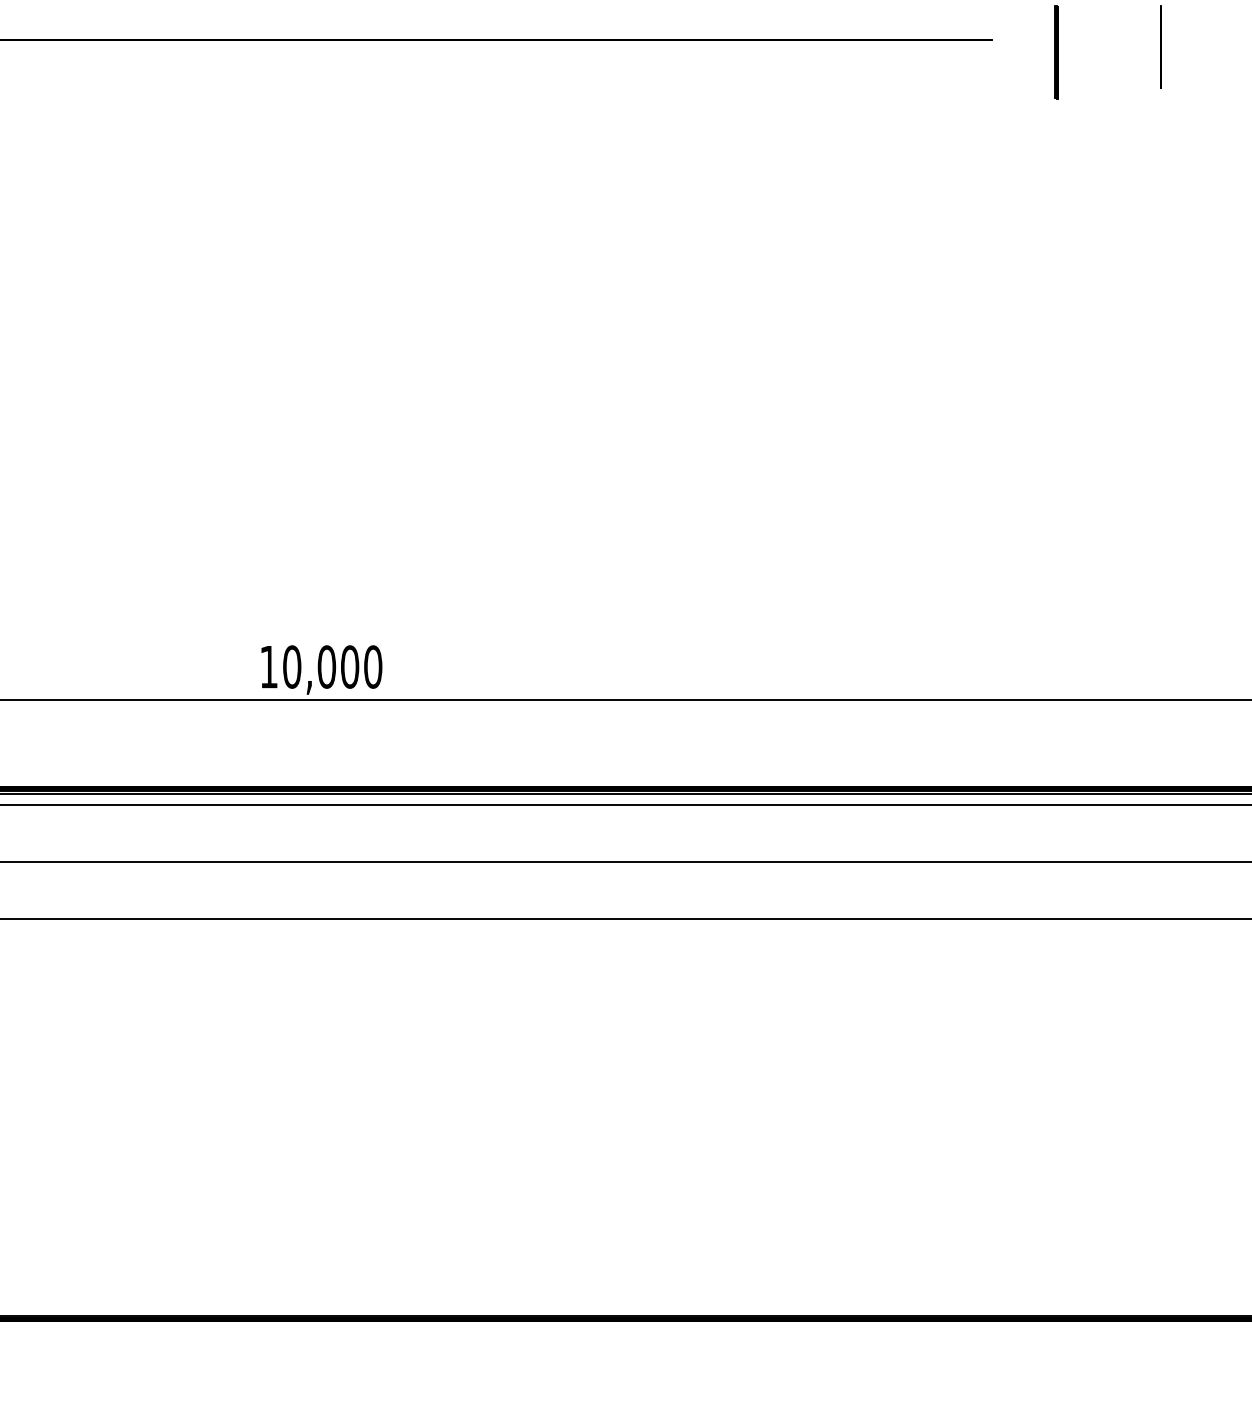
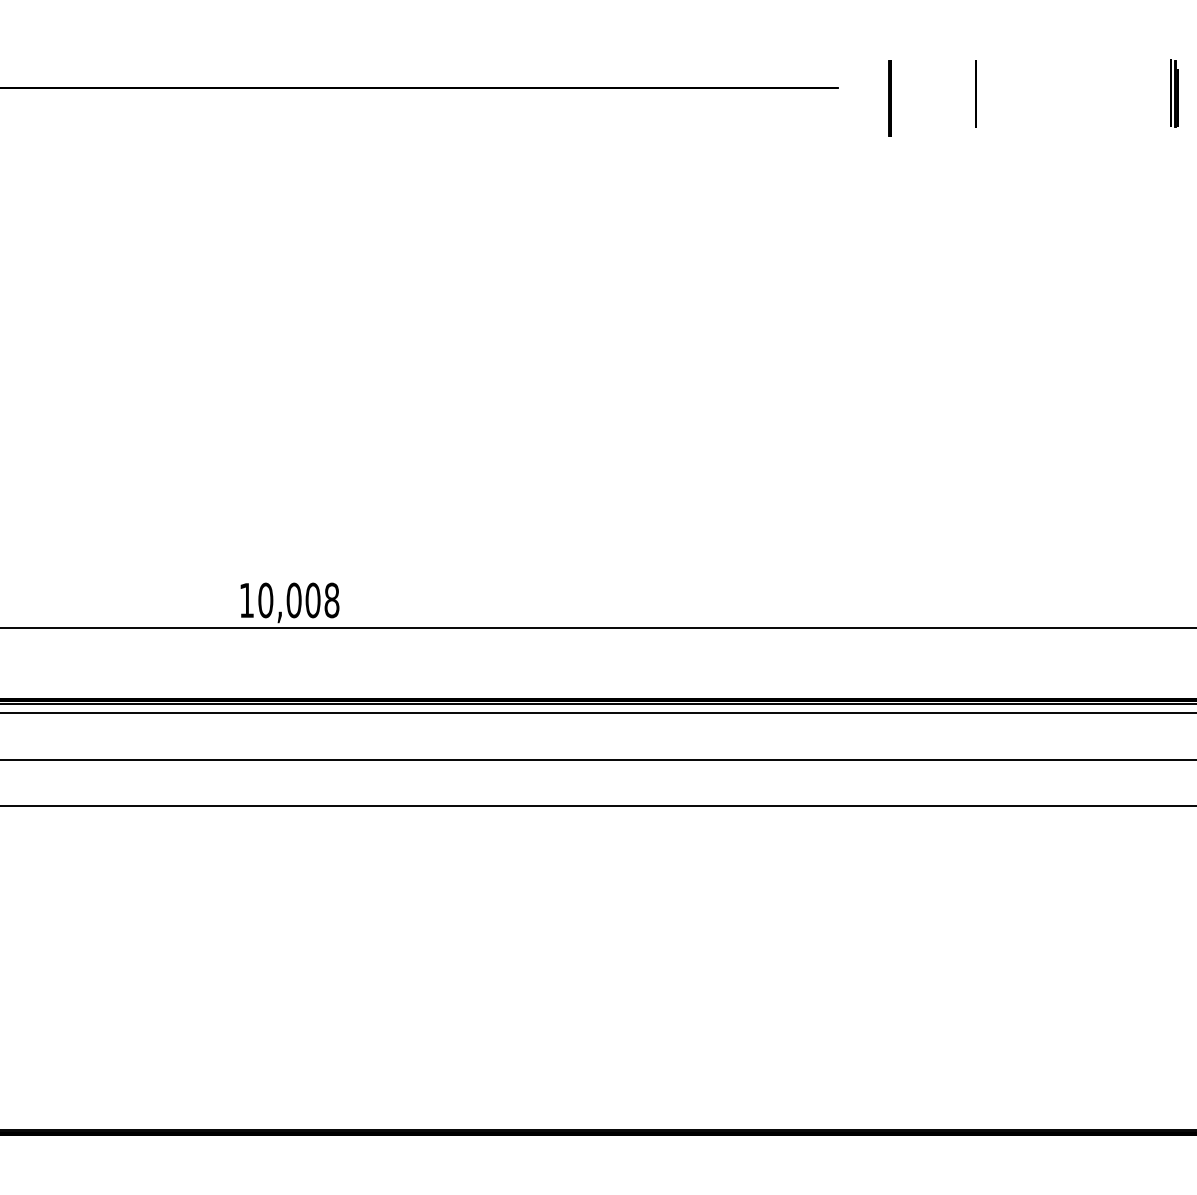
text: (372, 667) -> (331, 600), 10,000 -> 10,008

